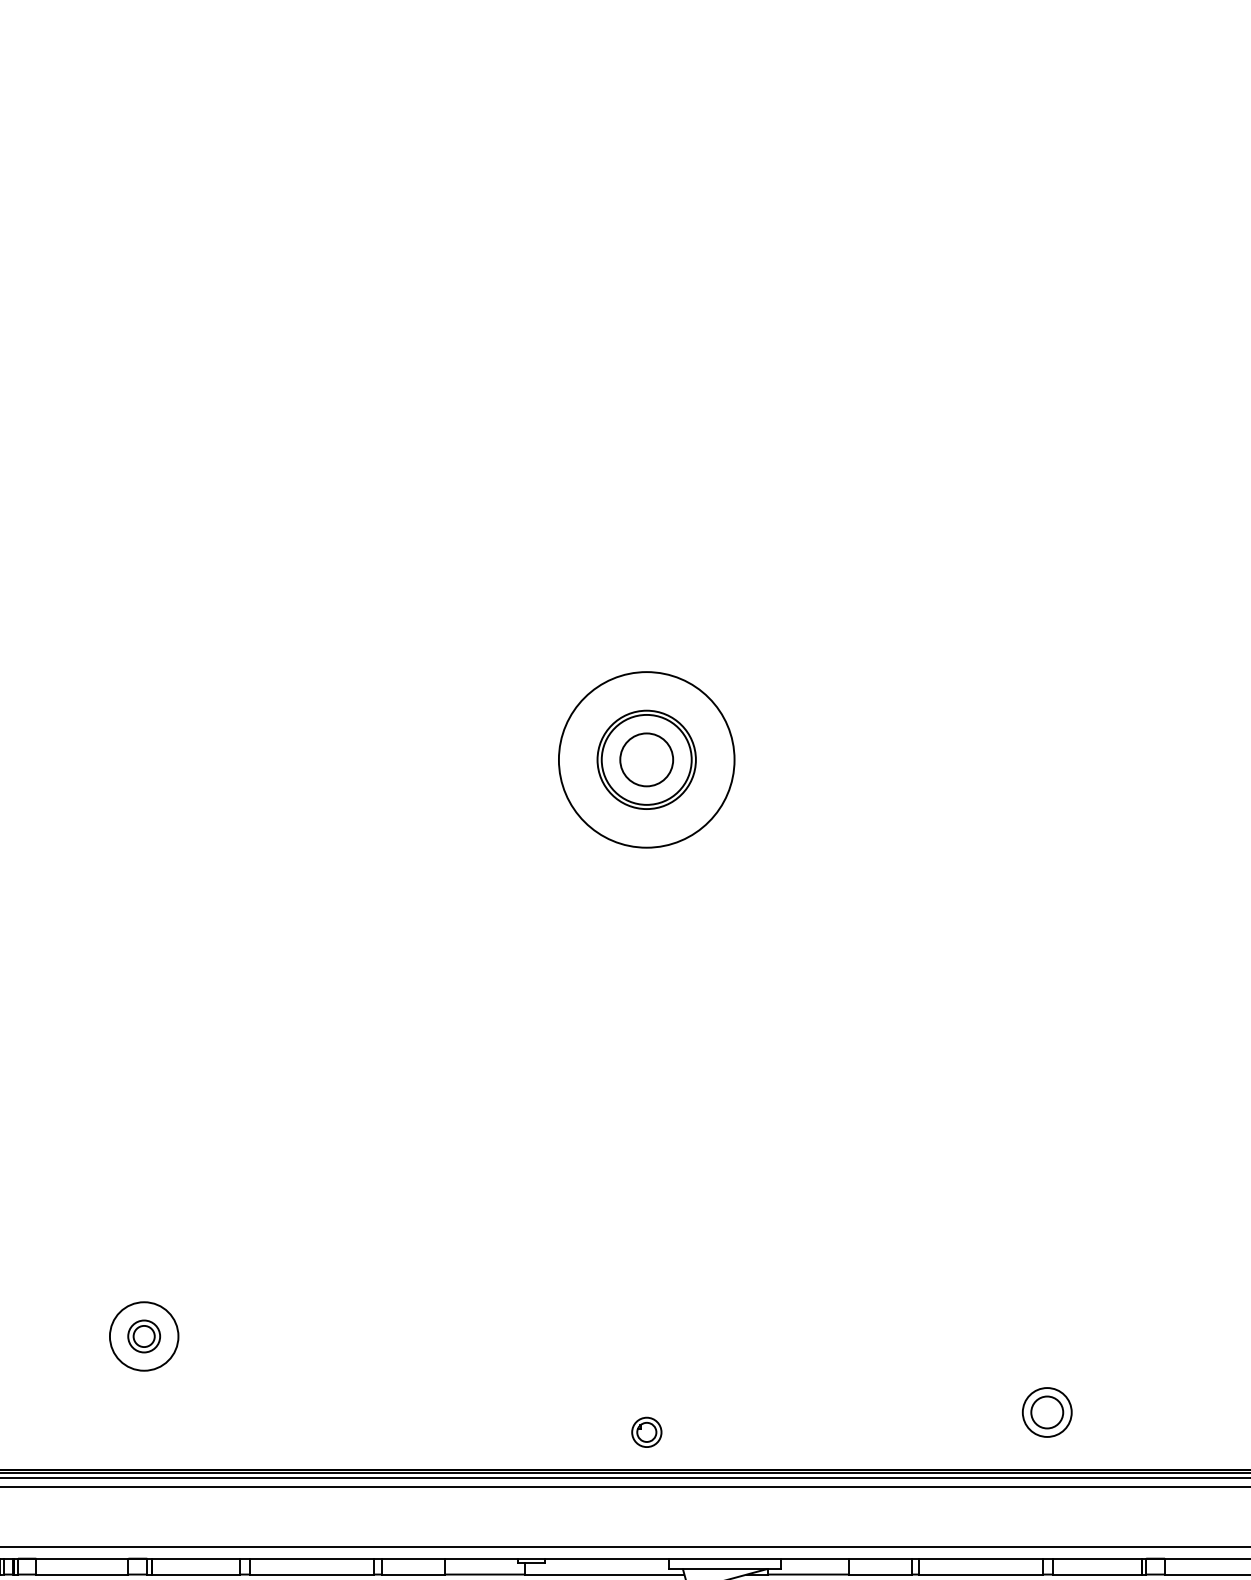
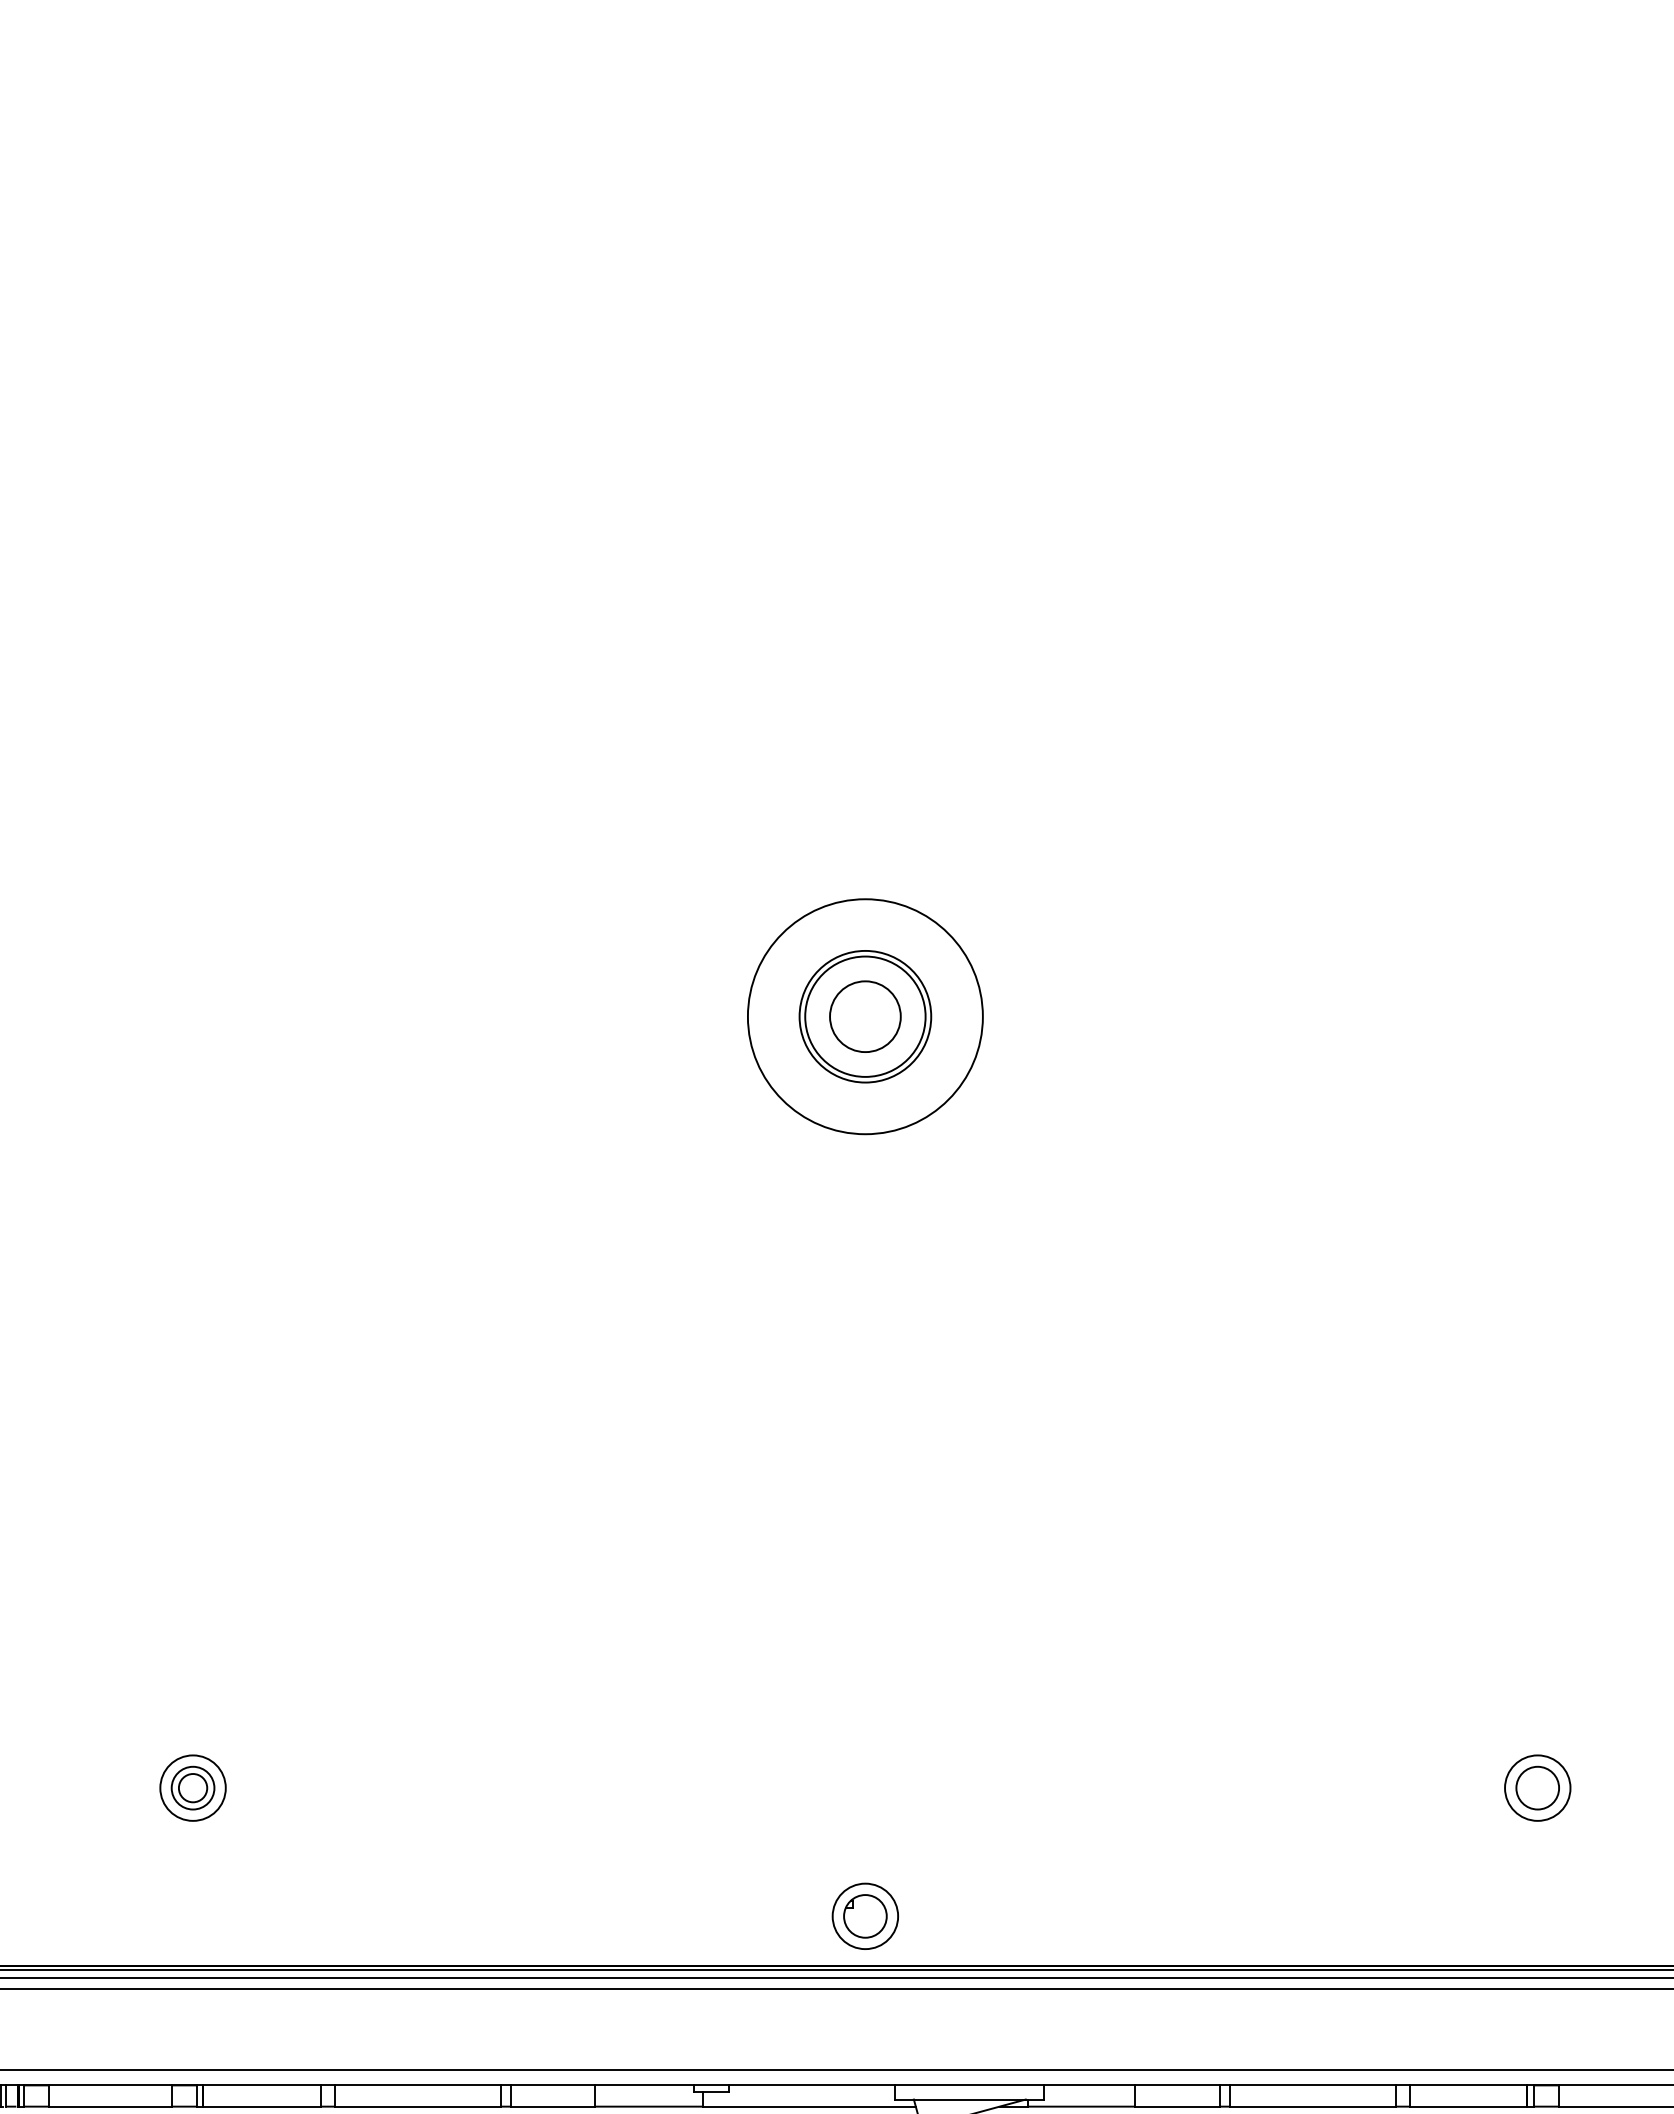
circle: (143, 1336) -> (192, 1788), size x0.71
part: (1046, 1412) -> (1536, 1788), moved
part: (646, 1432) -> (865, 1916), size x1.67

